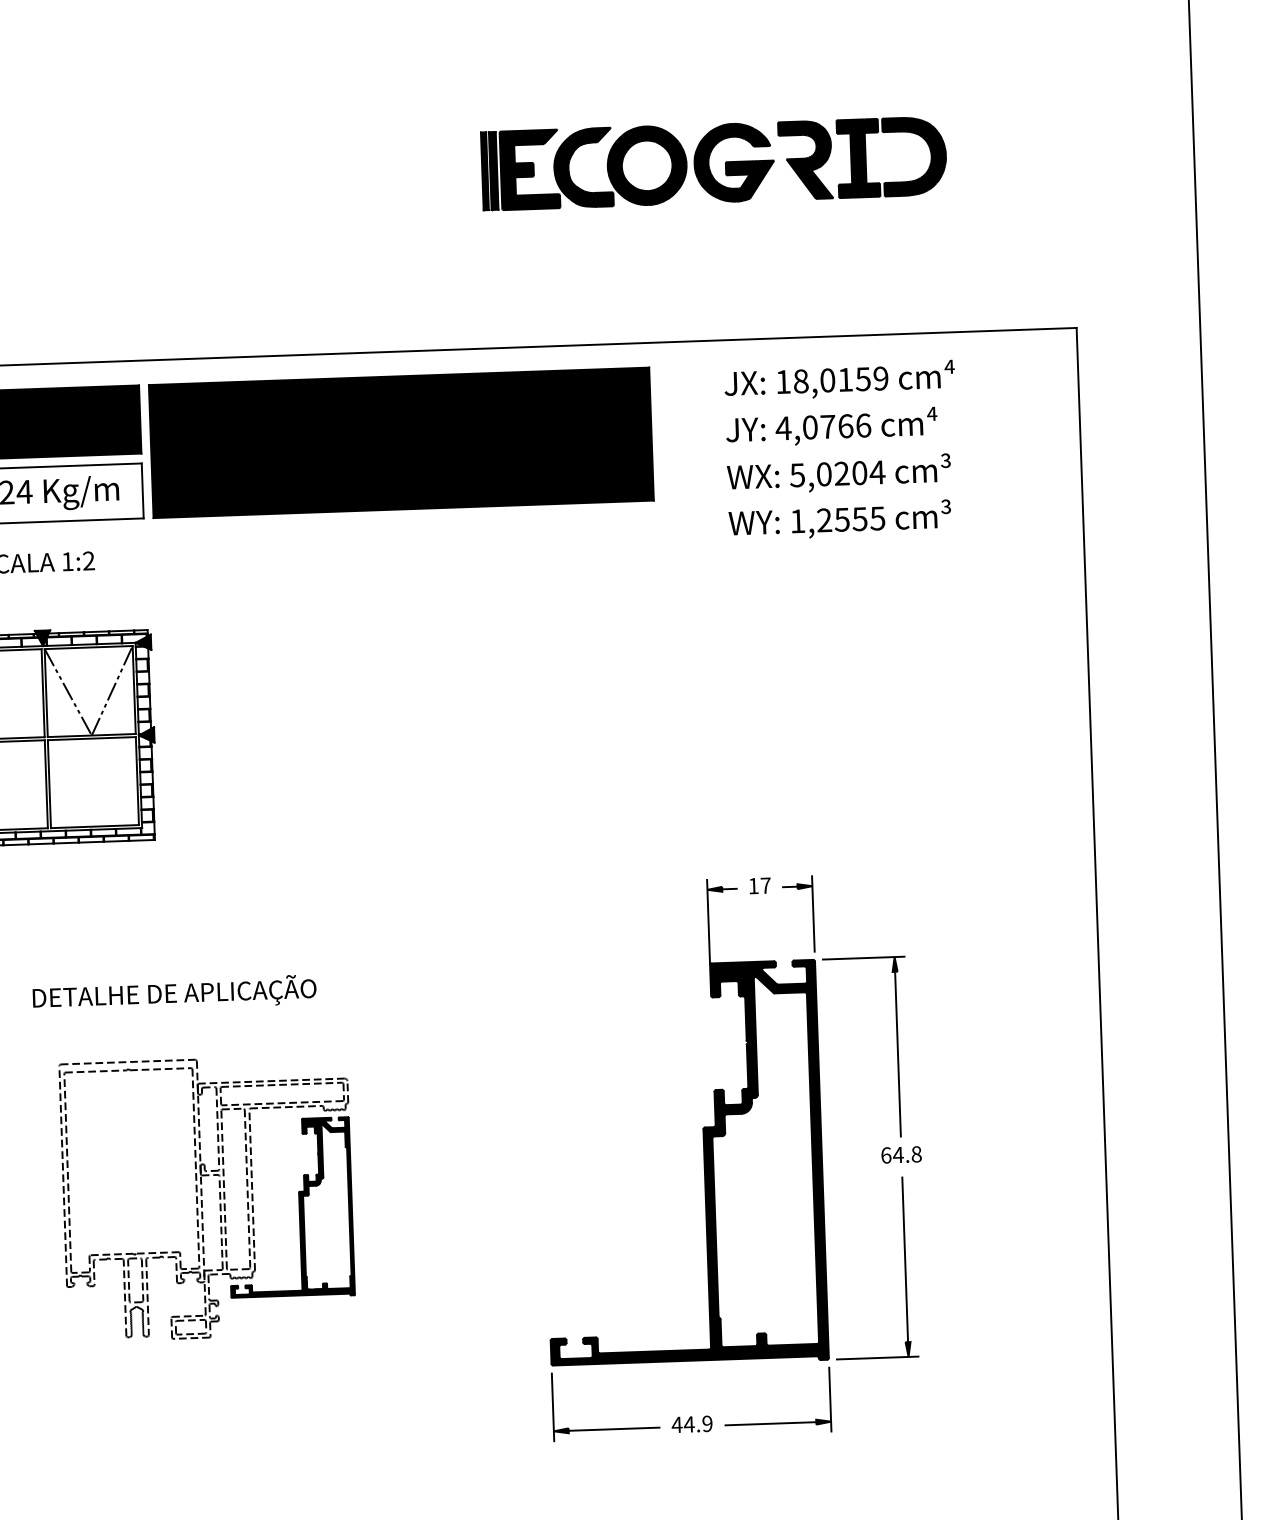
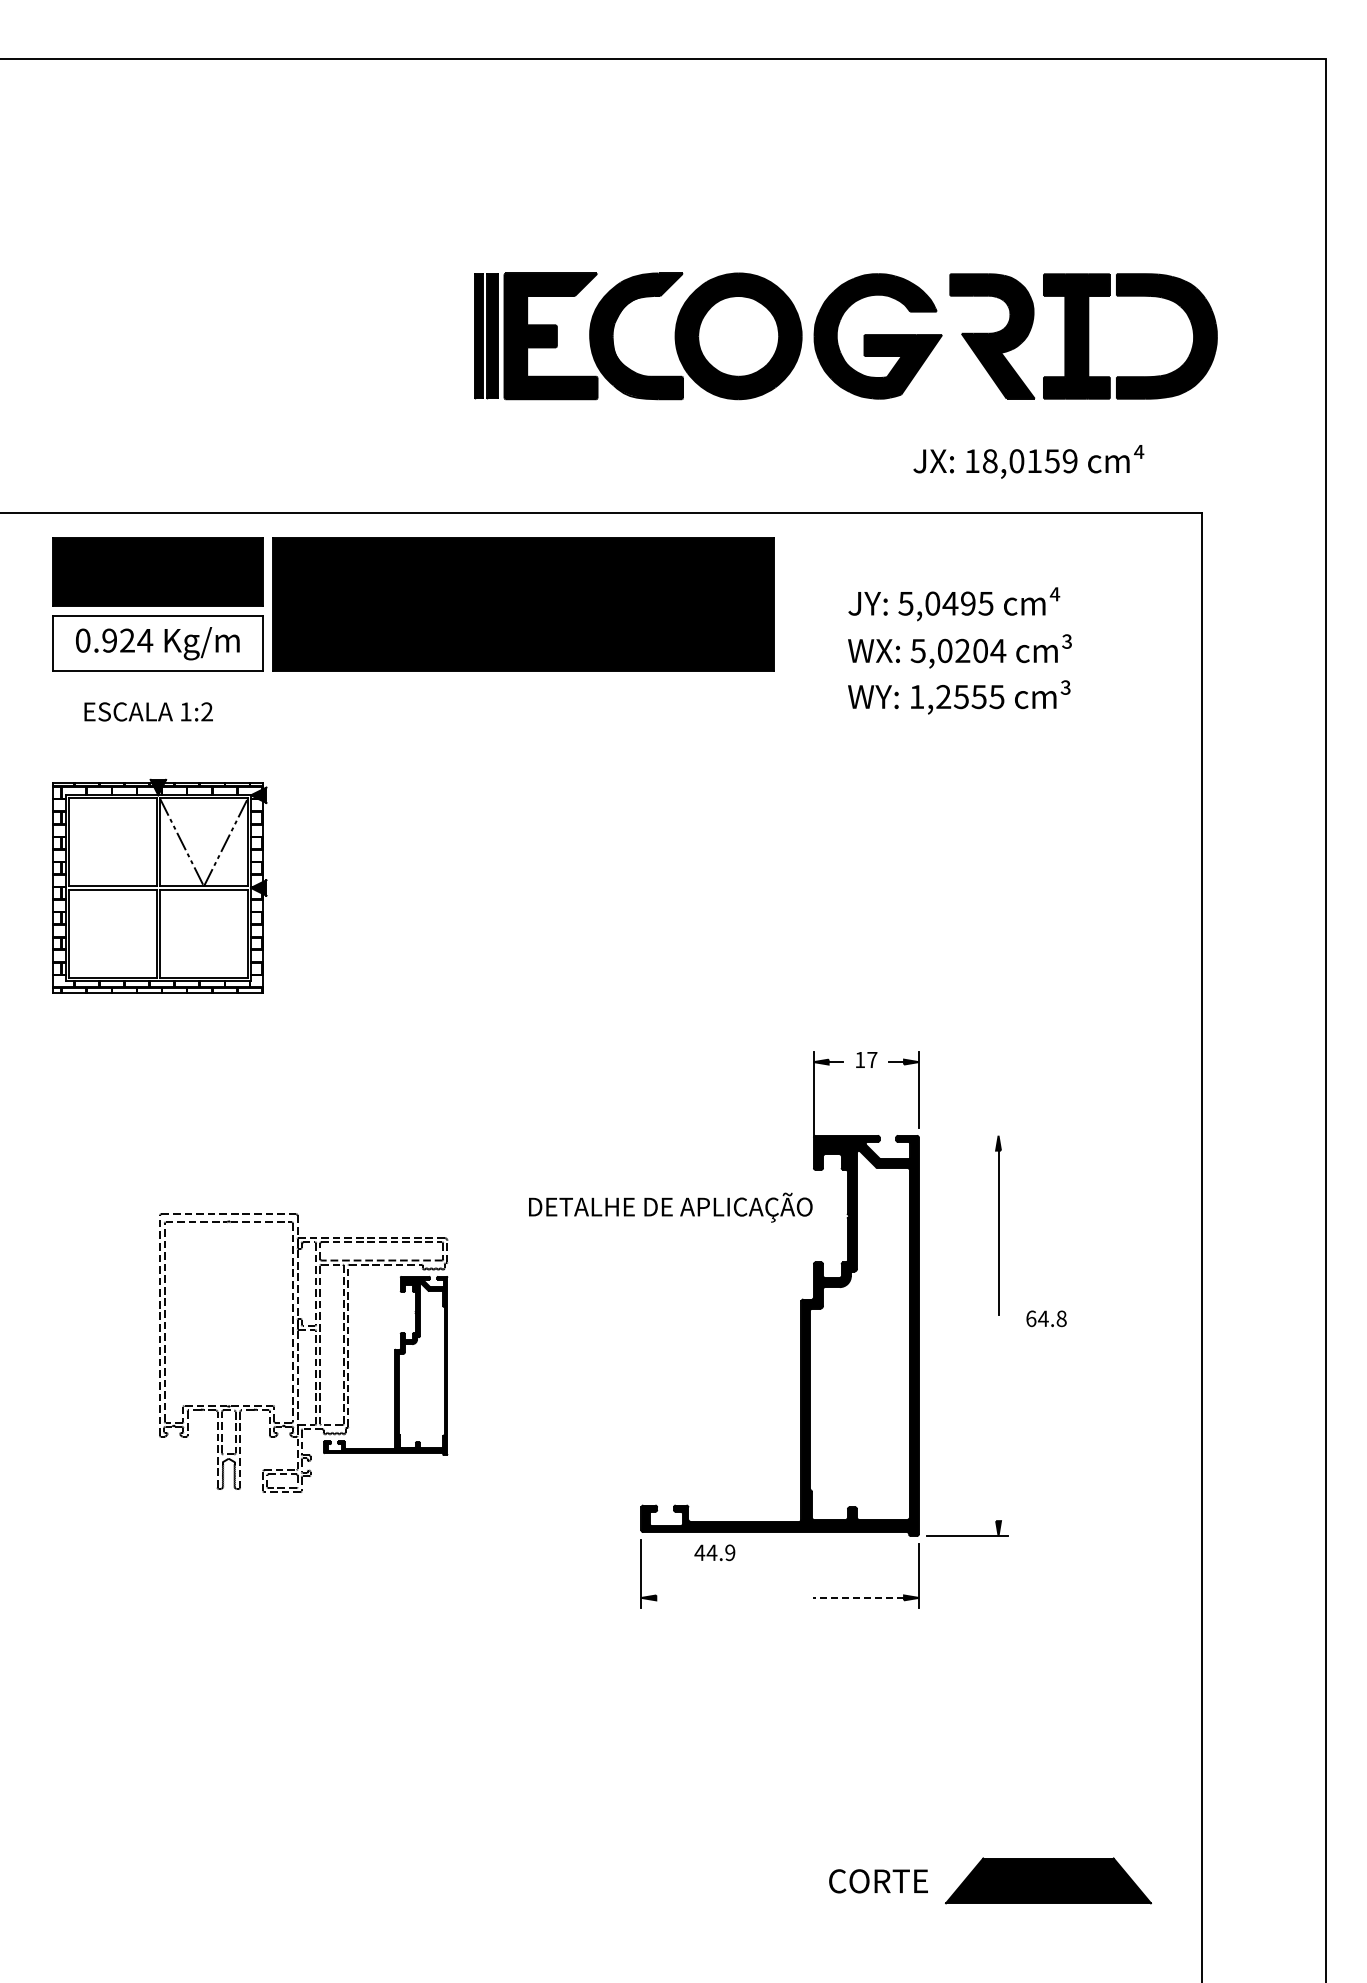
part: (713, 163) -> (845, 336), size x1.6
text: (839, 380) -> (1028, 461), moved
text: (823, 426) -> (945, 603), 4,0766 -> 5,0495
line: (863, 957) -> (967, 1135), removed
text: (174, 993) -> (670, 1207), moved
text: (901, 1154) -> (1046, 1318), moved
line: (905, 1259) -> (998, 1438), removed
line: (770, 1423) -> (858, 1597), solid -> dashed
text: (691, 1424) -> (714, 1552), moved
line: (613, 1428) -> (701, 1597), removed

